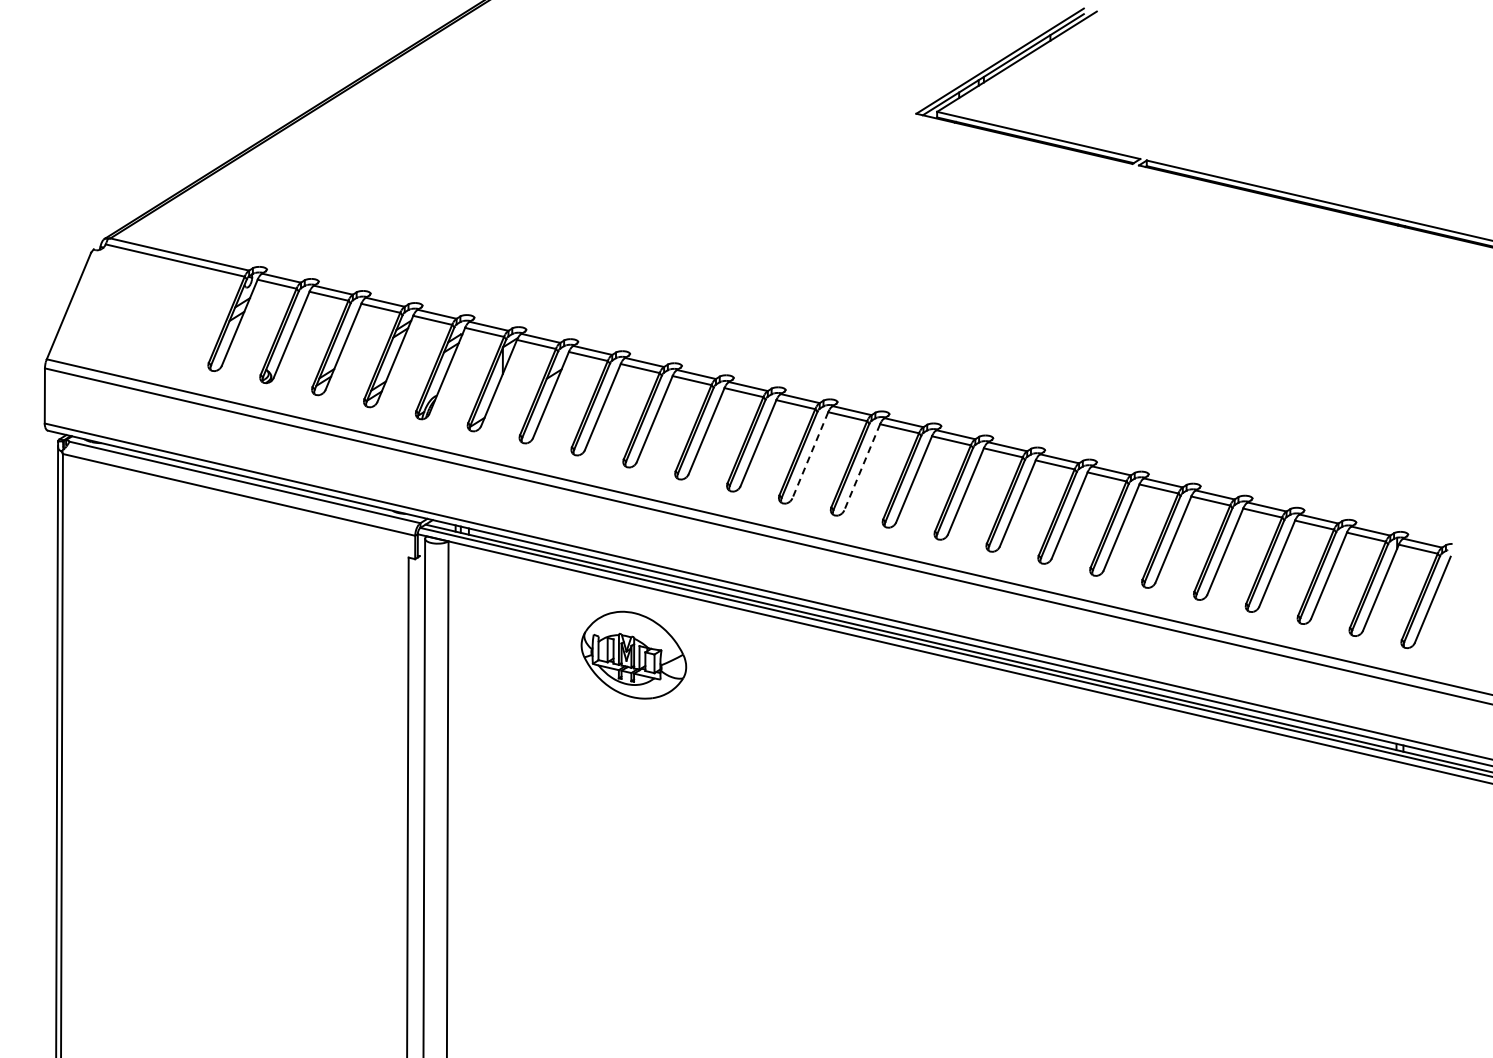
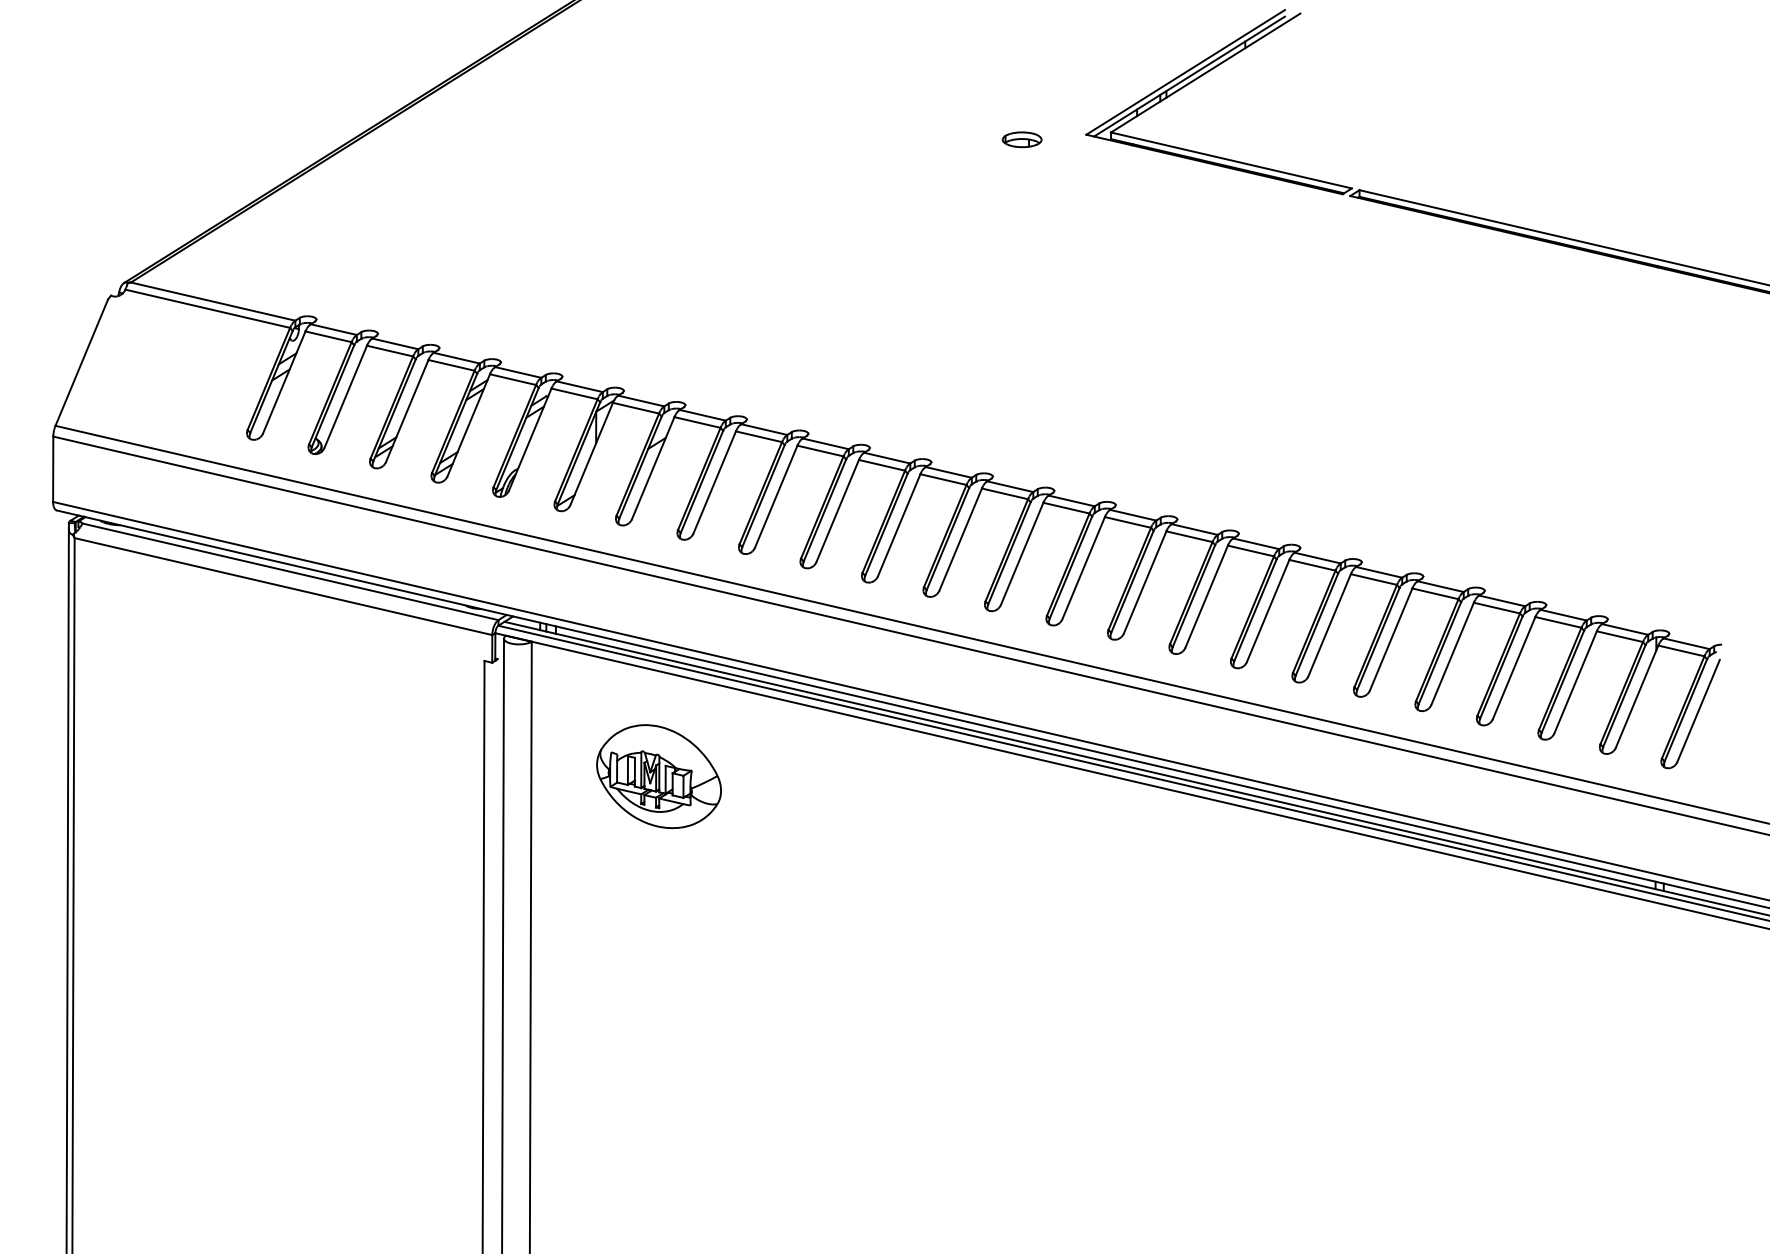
part: (862, 117) -> (1022, 139), added
line: (810, 455) -> (960, 539), dashed -> solid
line: (862, 467) -> (1022, 554), dashed -> solid
part: (633, 654) -> (658, 775), moved

